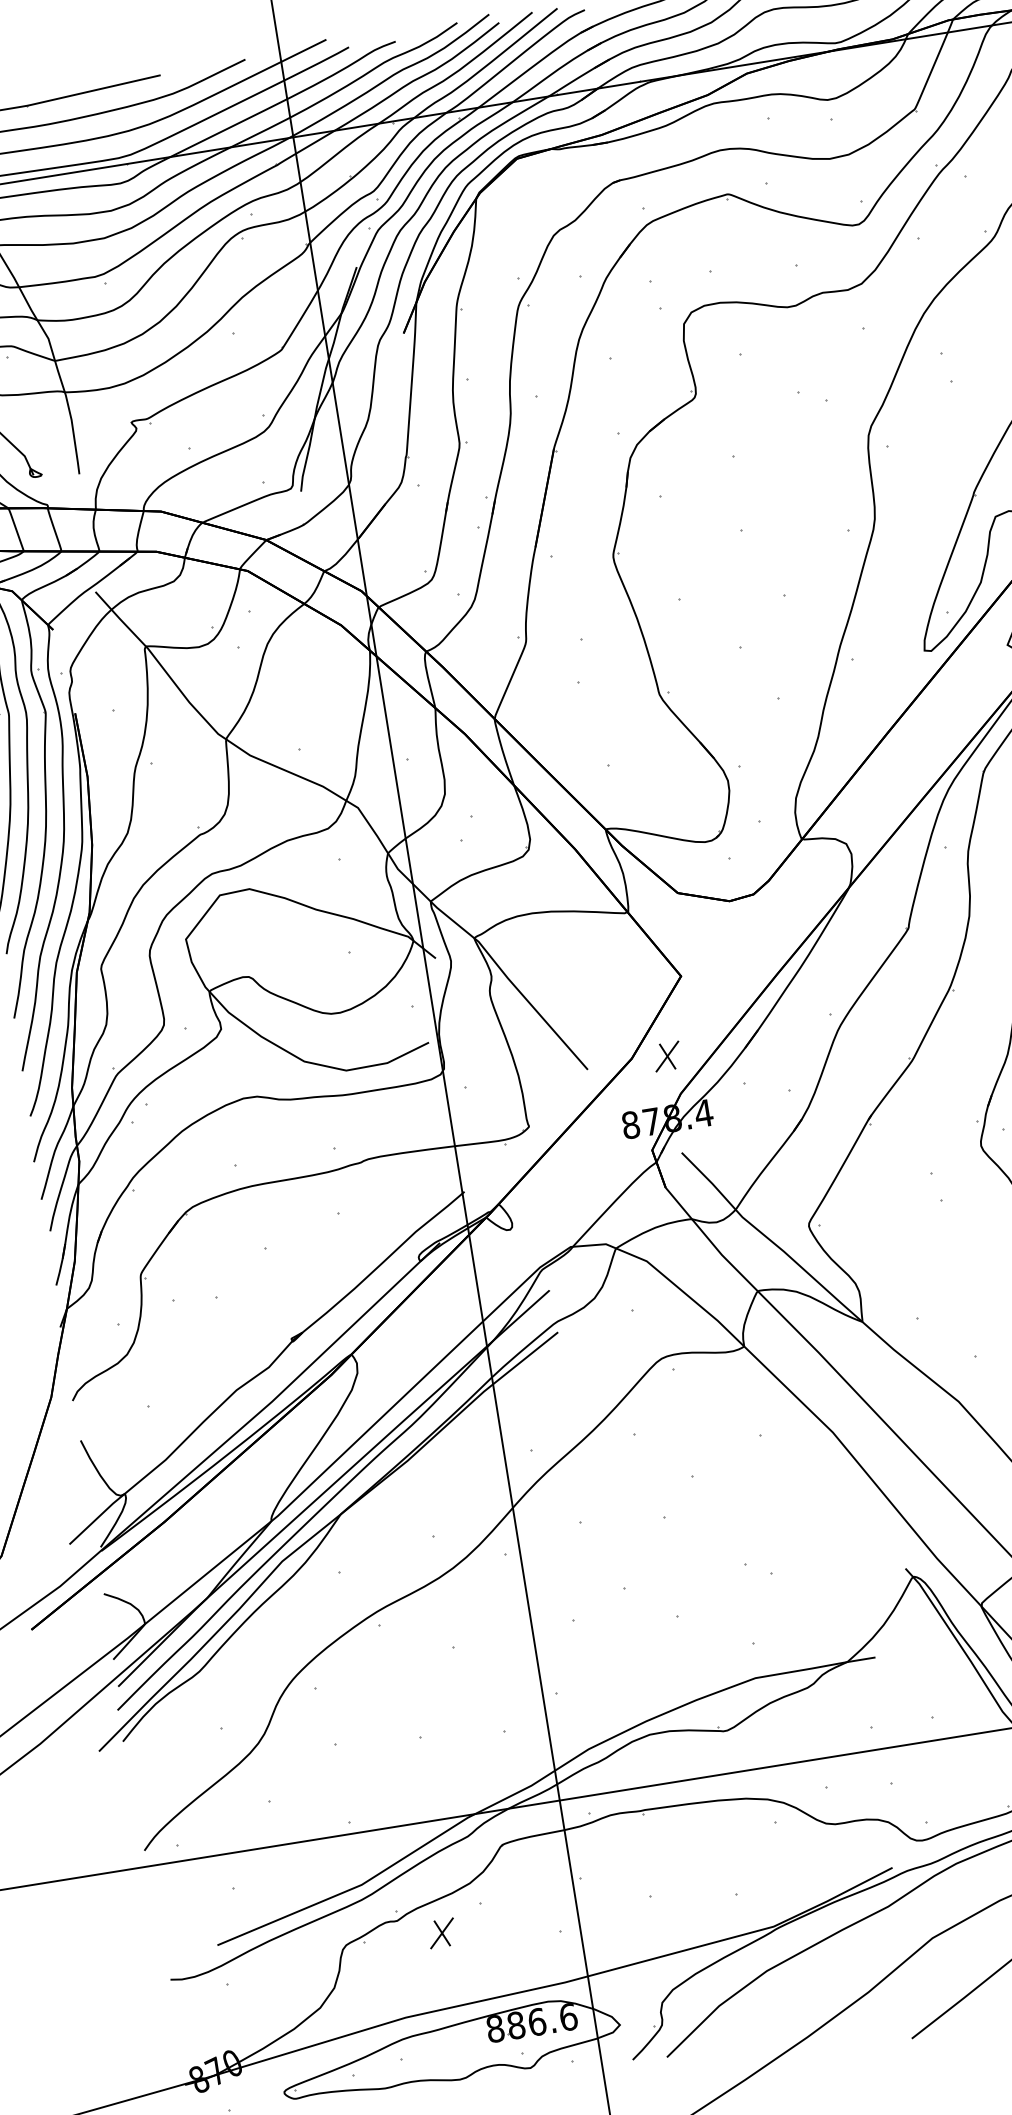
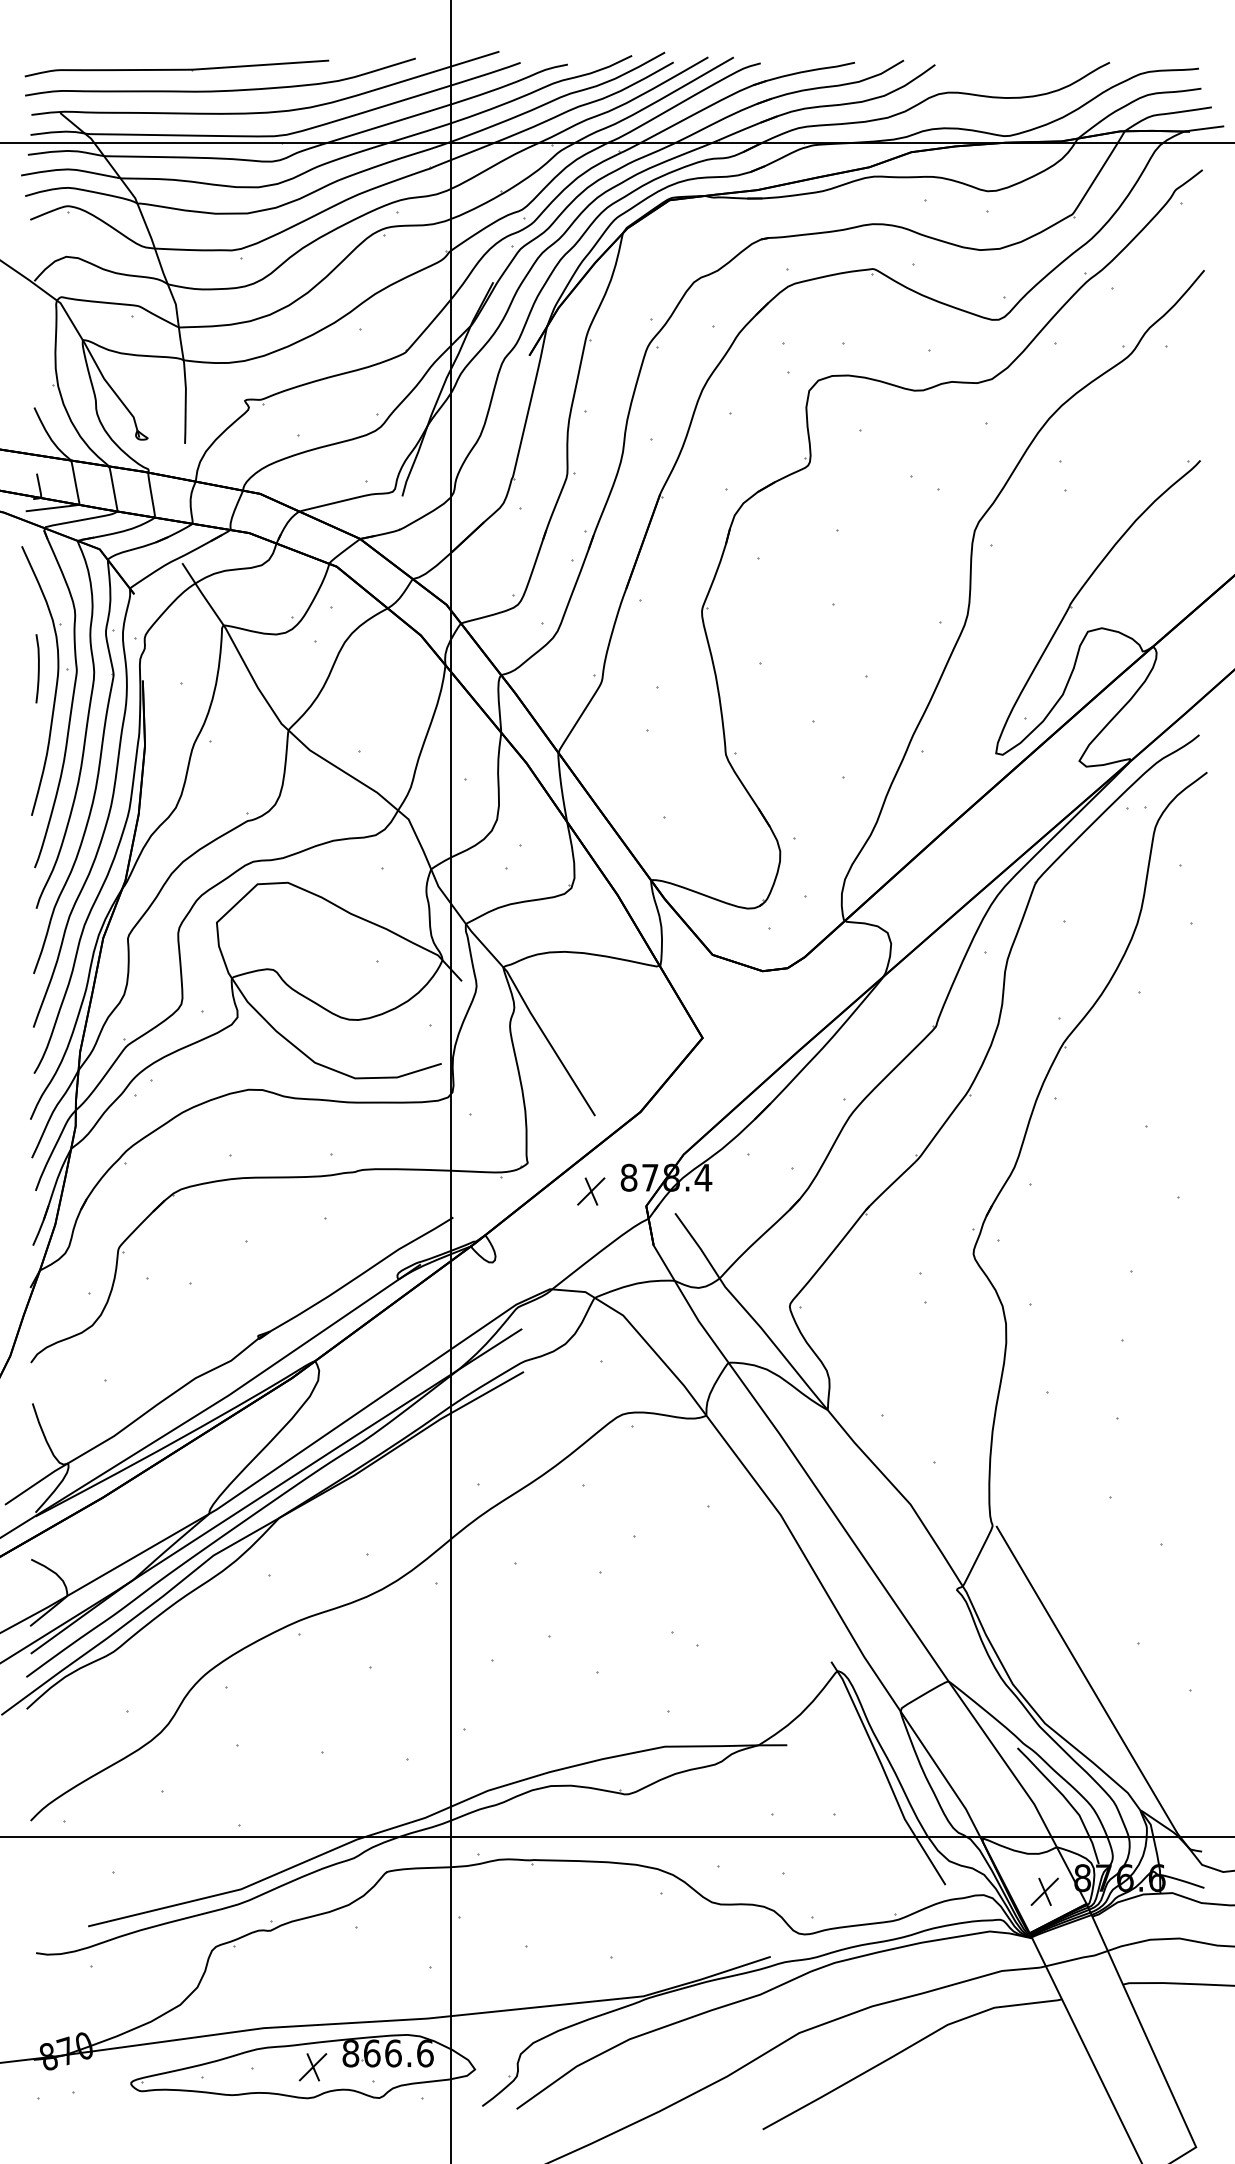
part: (667, 1056) -> (591, 1191), moved
part: (441, 1933) -> (312, 2067), moved
text: (515, 2025) -> (371, 2053), 886.6 -> 866.6

